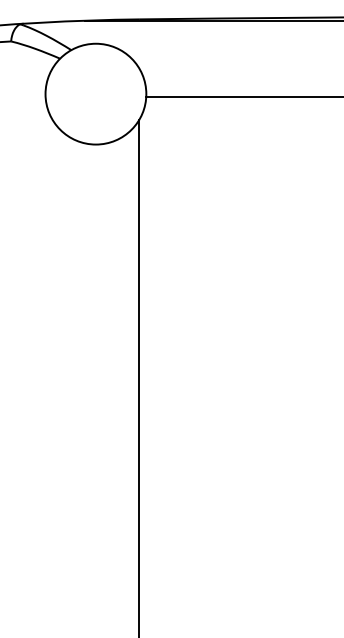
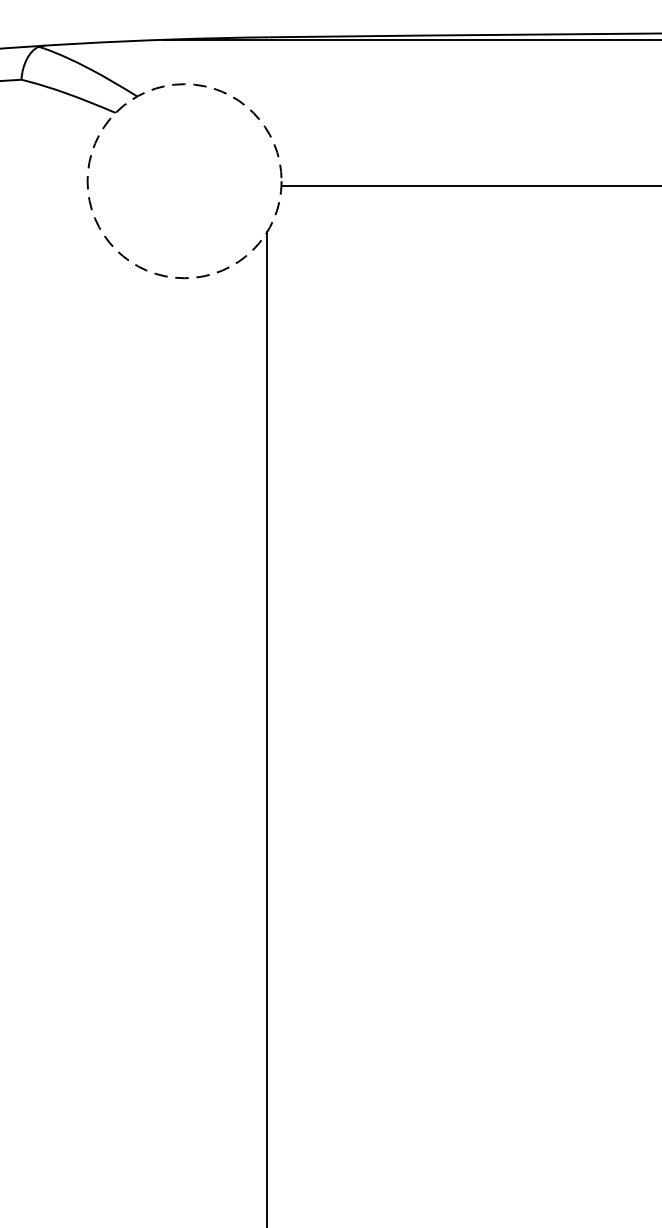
circle: (95, 93) -> (183, 179), solid -> dashed

